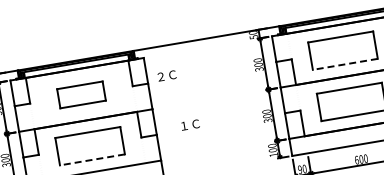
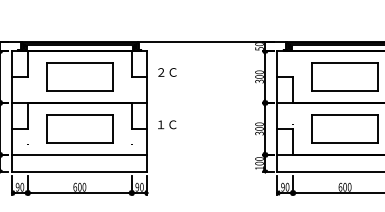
line: (345, 63) -> (345, 90), dashed -> solid
part: (81, 94) -> (79, 76), size x1.43
text: (190, 124) -> (167, 124), moved
line: (92, 159) -> (79, 142), dashed -> solid

